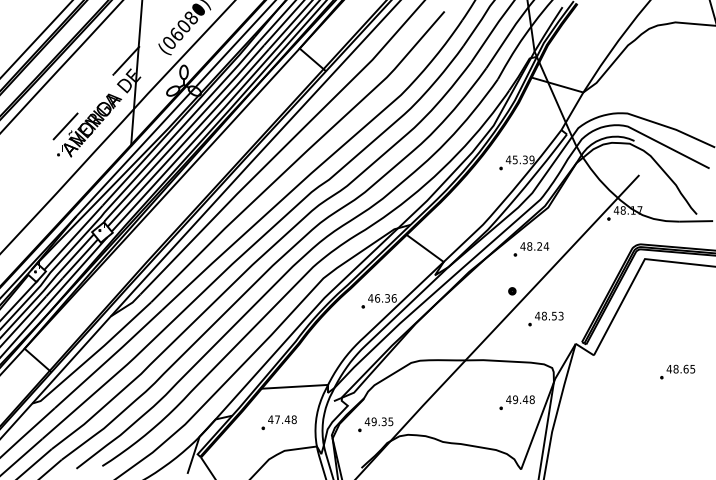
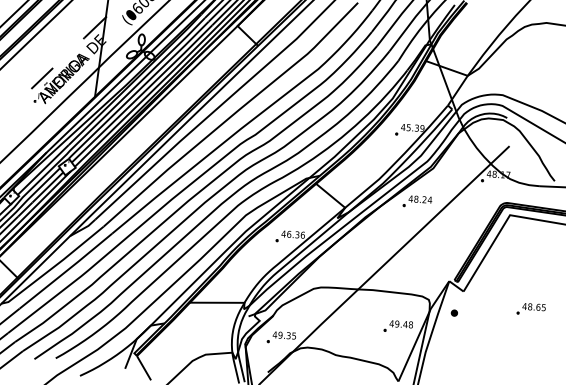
part: (512, 291) -> (454, 313), moved
part: (545, 318) -> (425, 259), removed
part: (278, 422) -> (202, 331), removed

